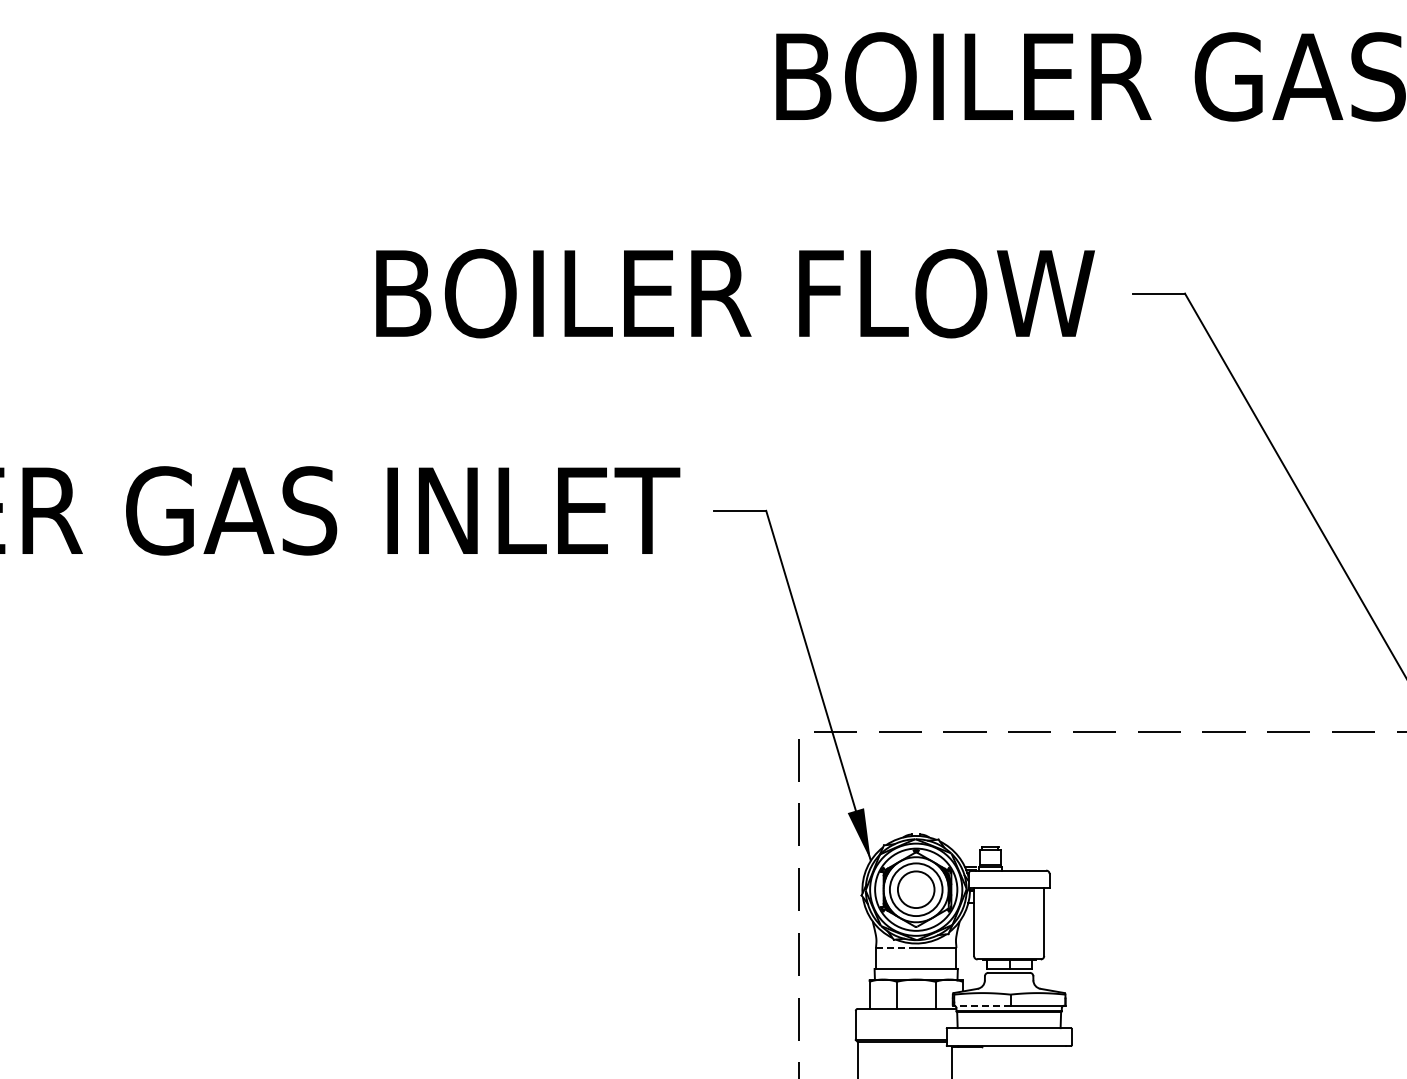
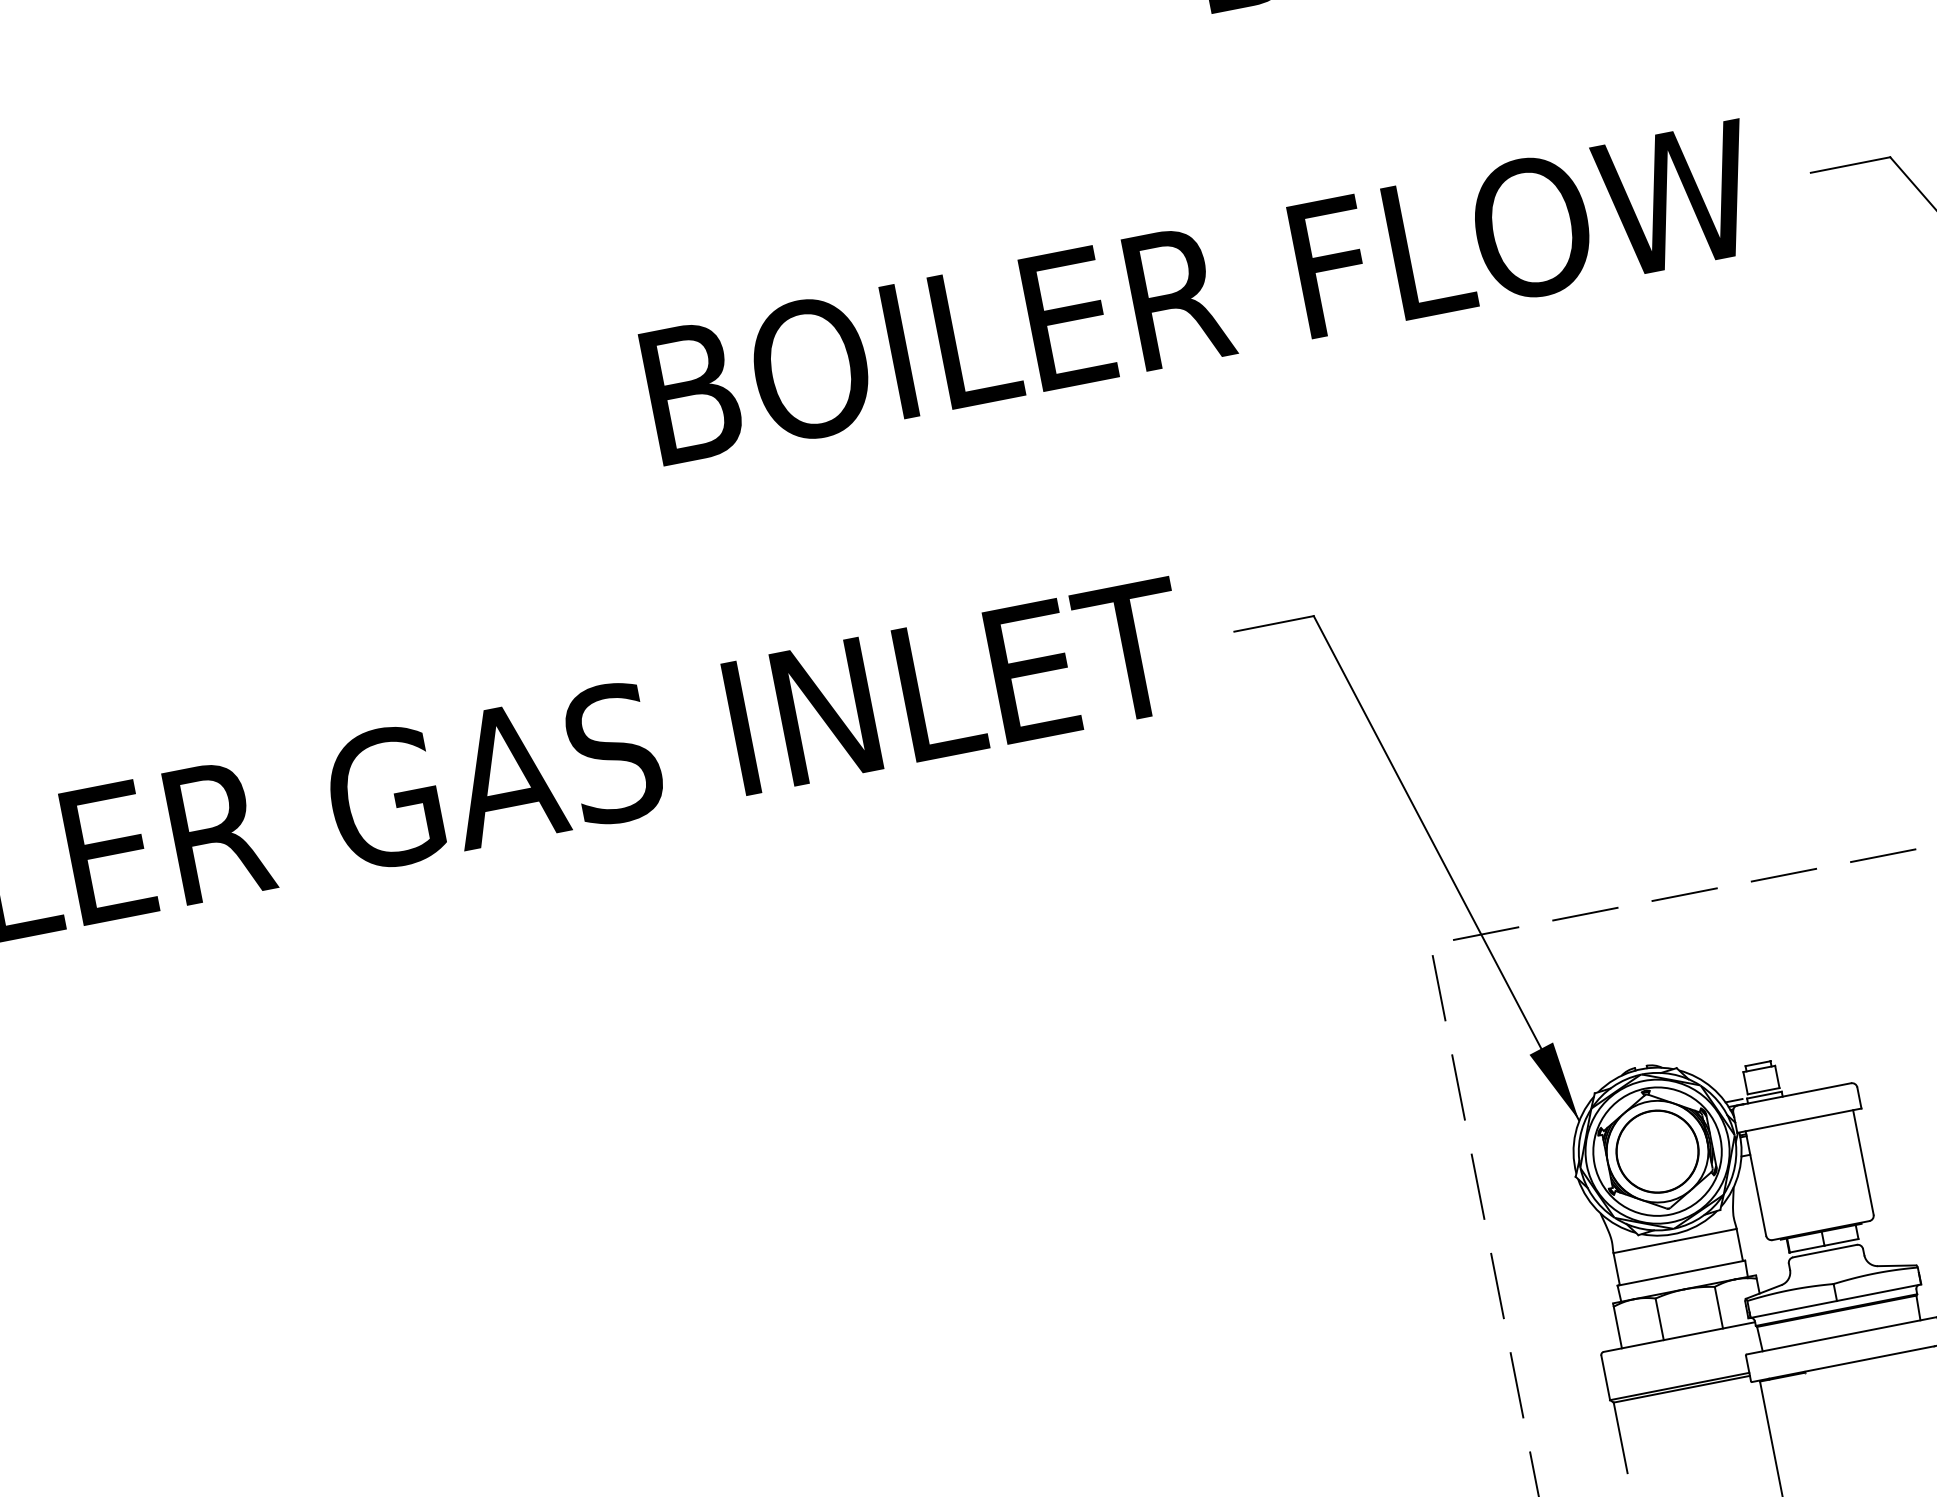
circle: (916, 889) -> (1657, 1151), size x1.43
line: (896, 948) -> (1644, 1247), dashed -> solid
line: (981, 1005) -> (1792, 1309), dashed -> solid

